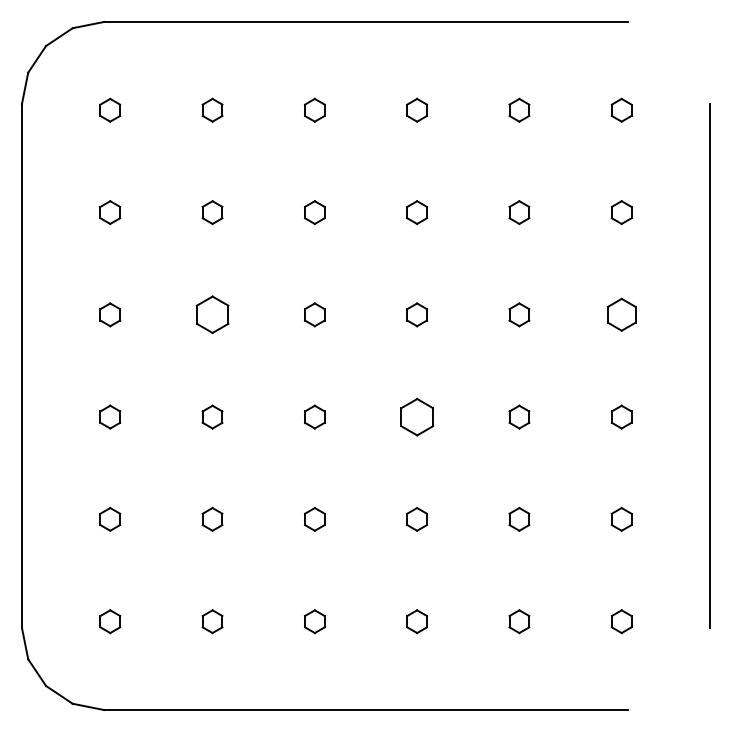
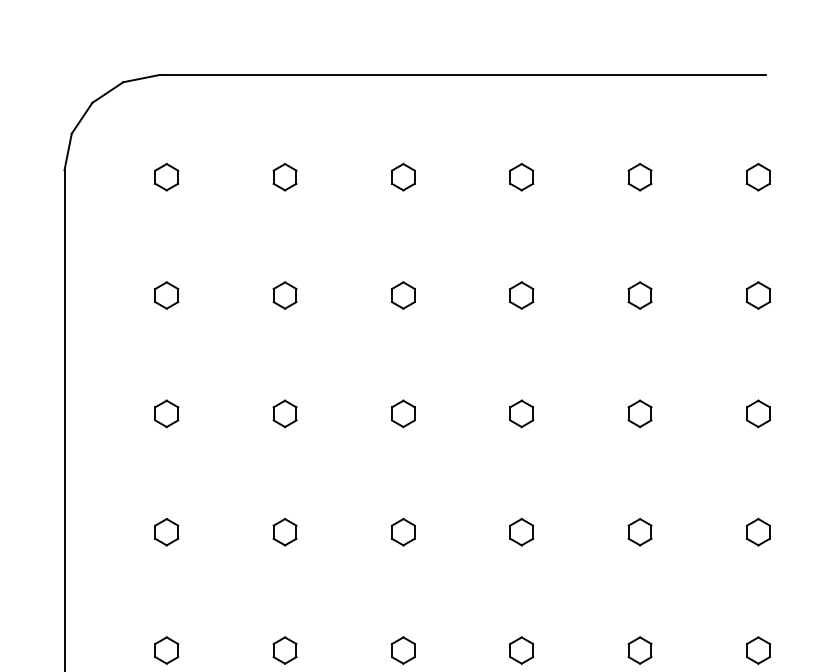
part: (212, 314) -> (284, 413), size x0.62
part: (621, 314) -> (758, 413), size x0.71
part: (416, 416) -> (521, 531), size x0.62

